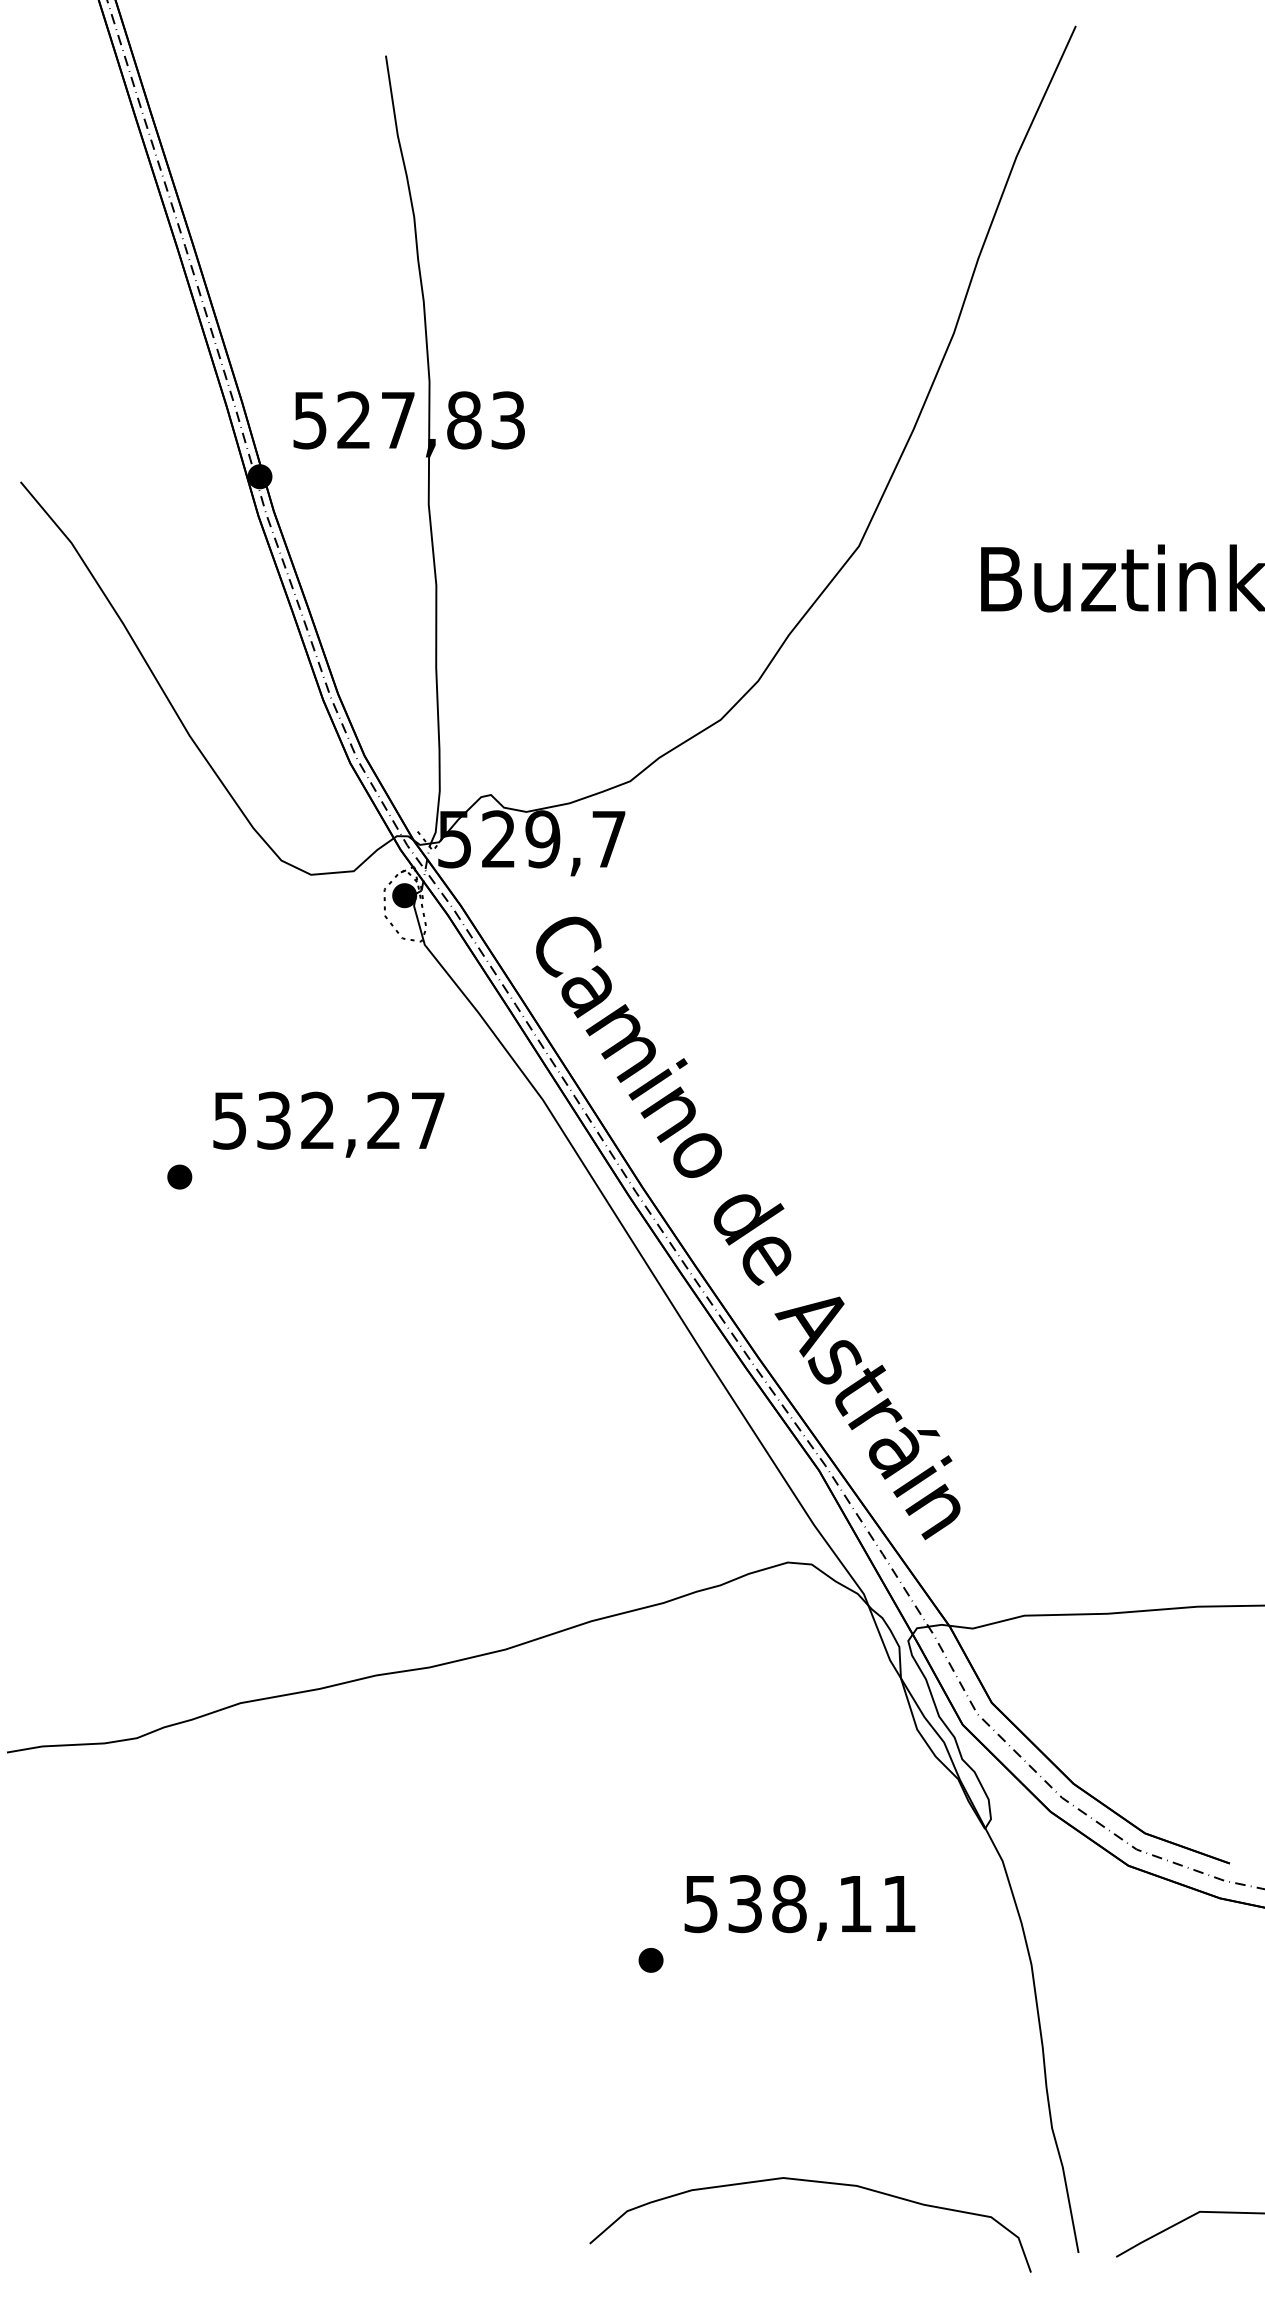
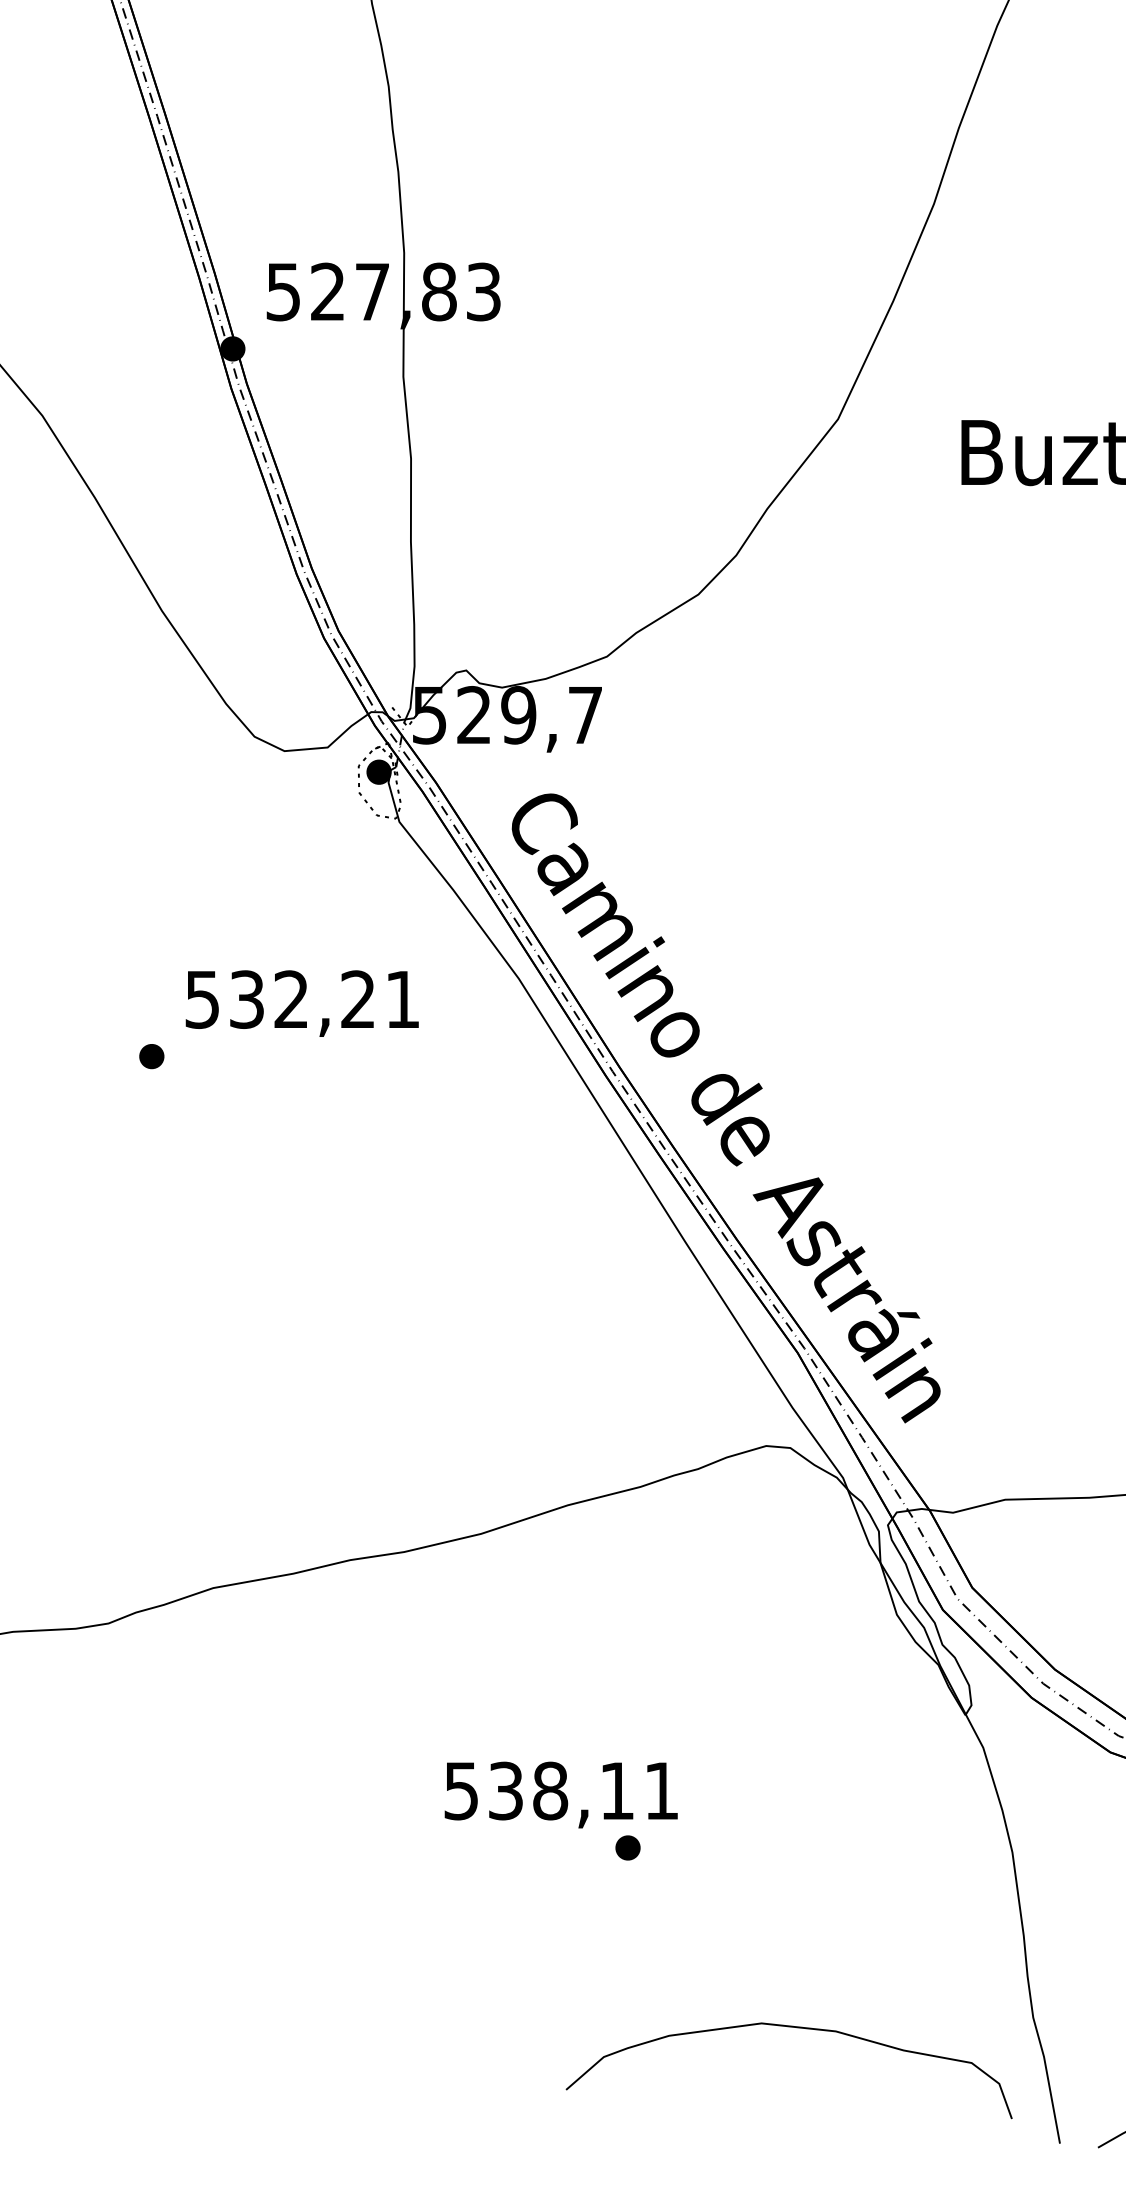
text: (428, 1120) -> (403, 999), 532,27 -> 532,21
text: (799, 1907) -> (560, 1794), moved
curve: (813, 2182) -> (792, 2027), moved

